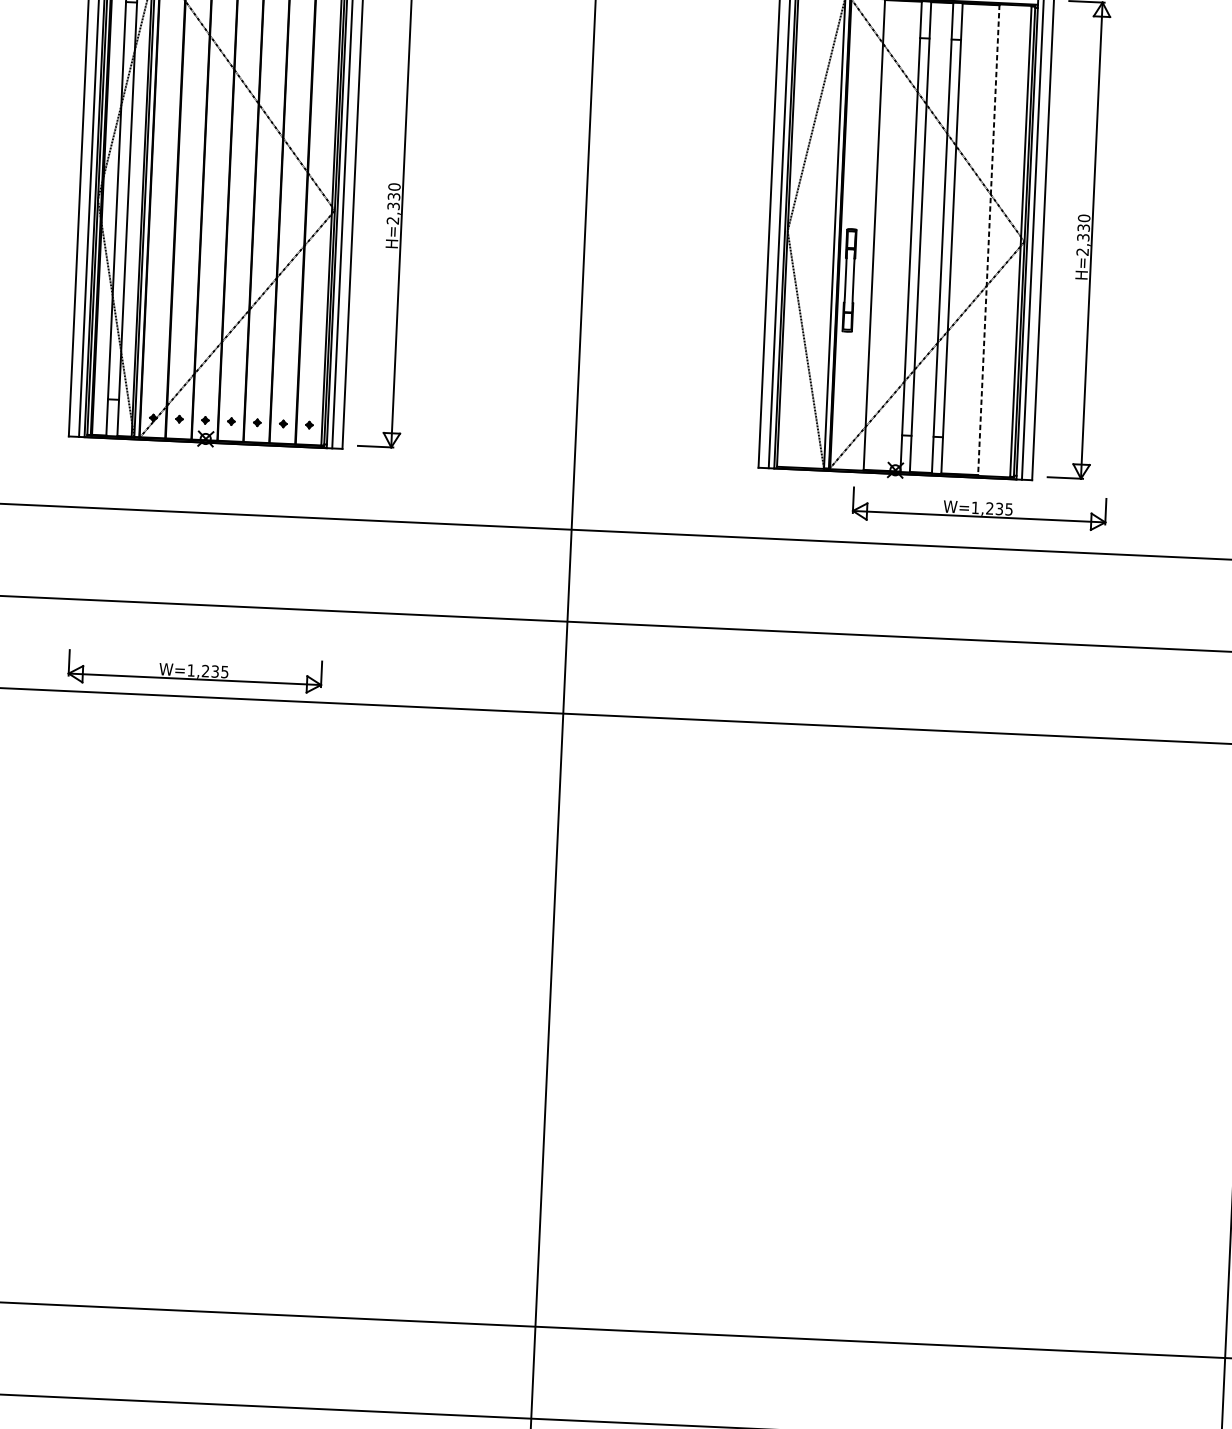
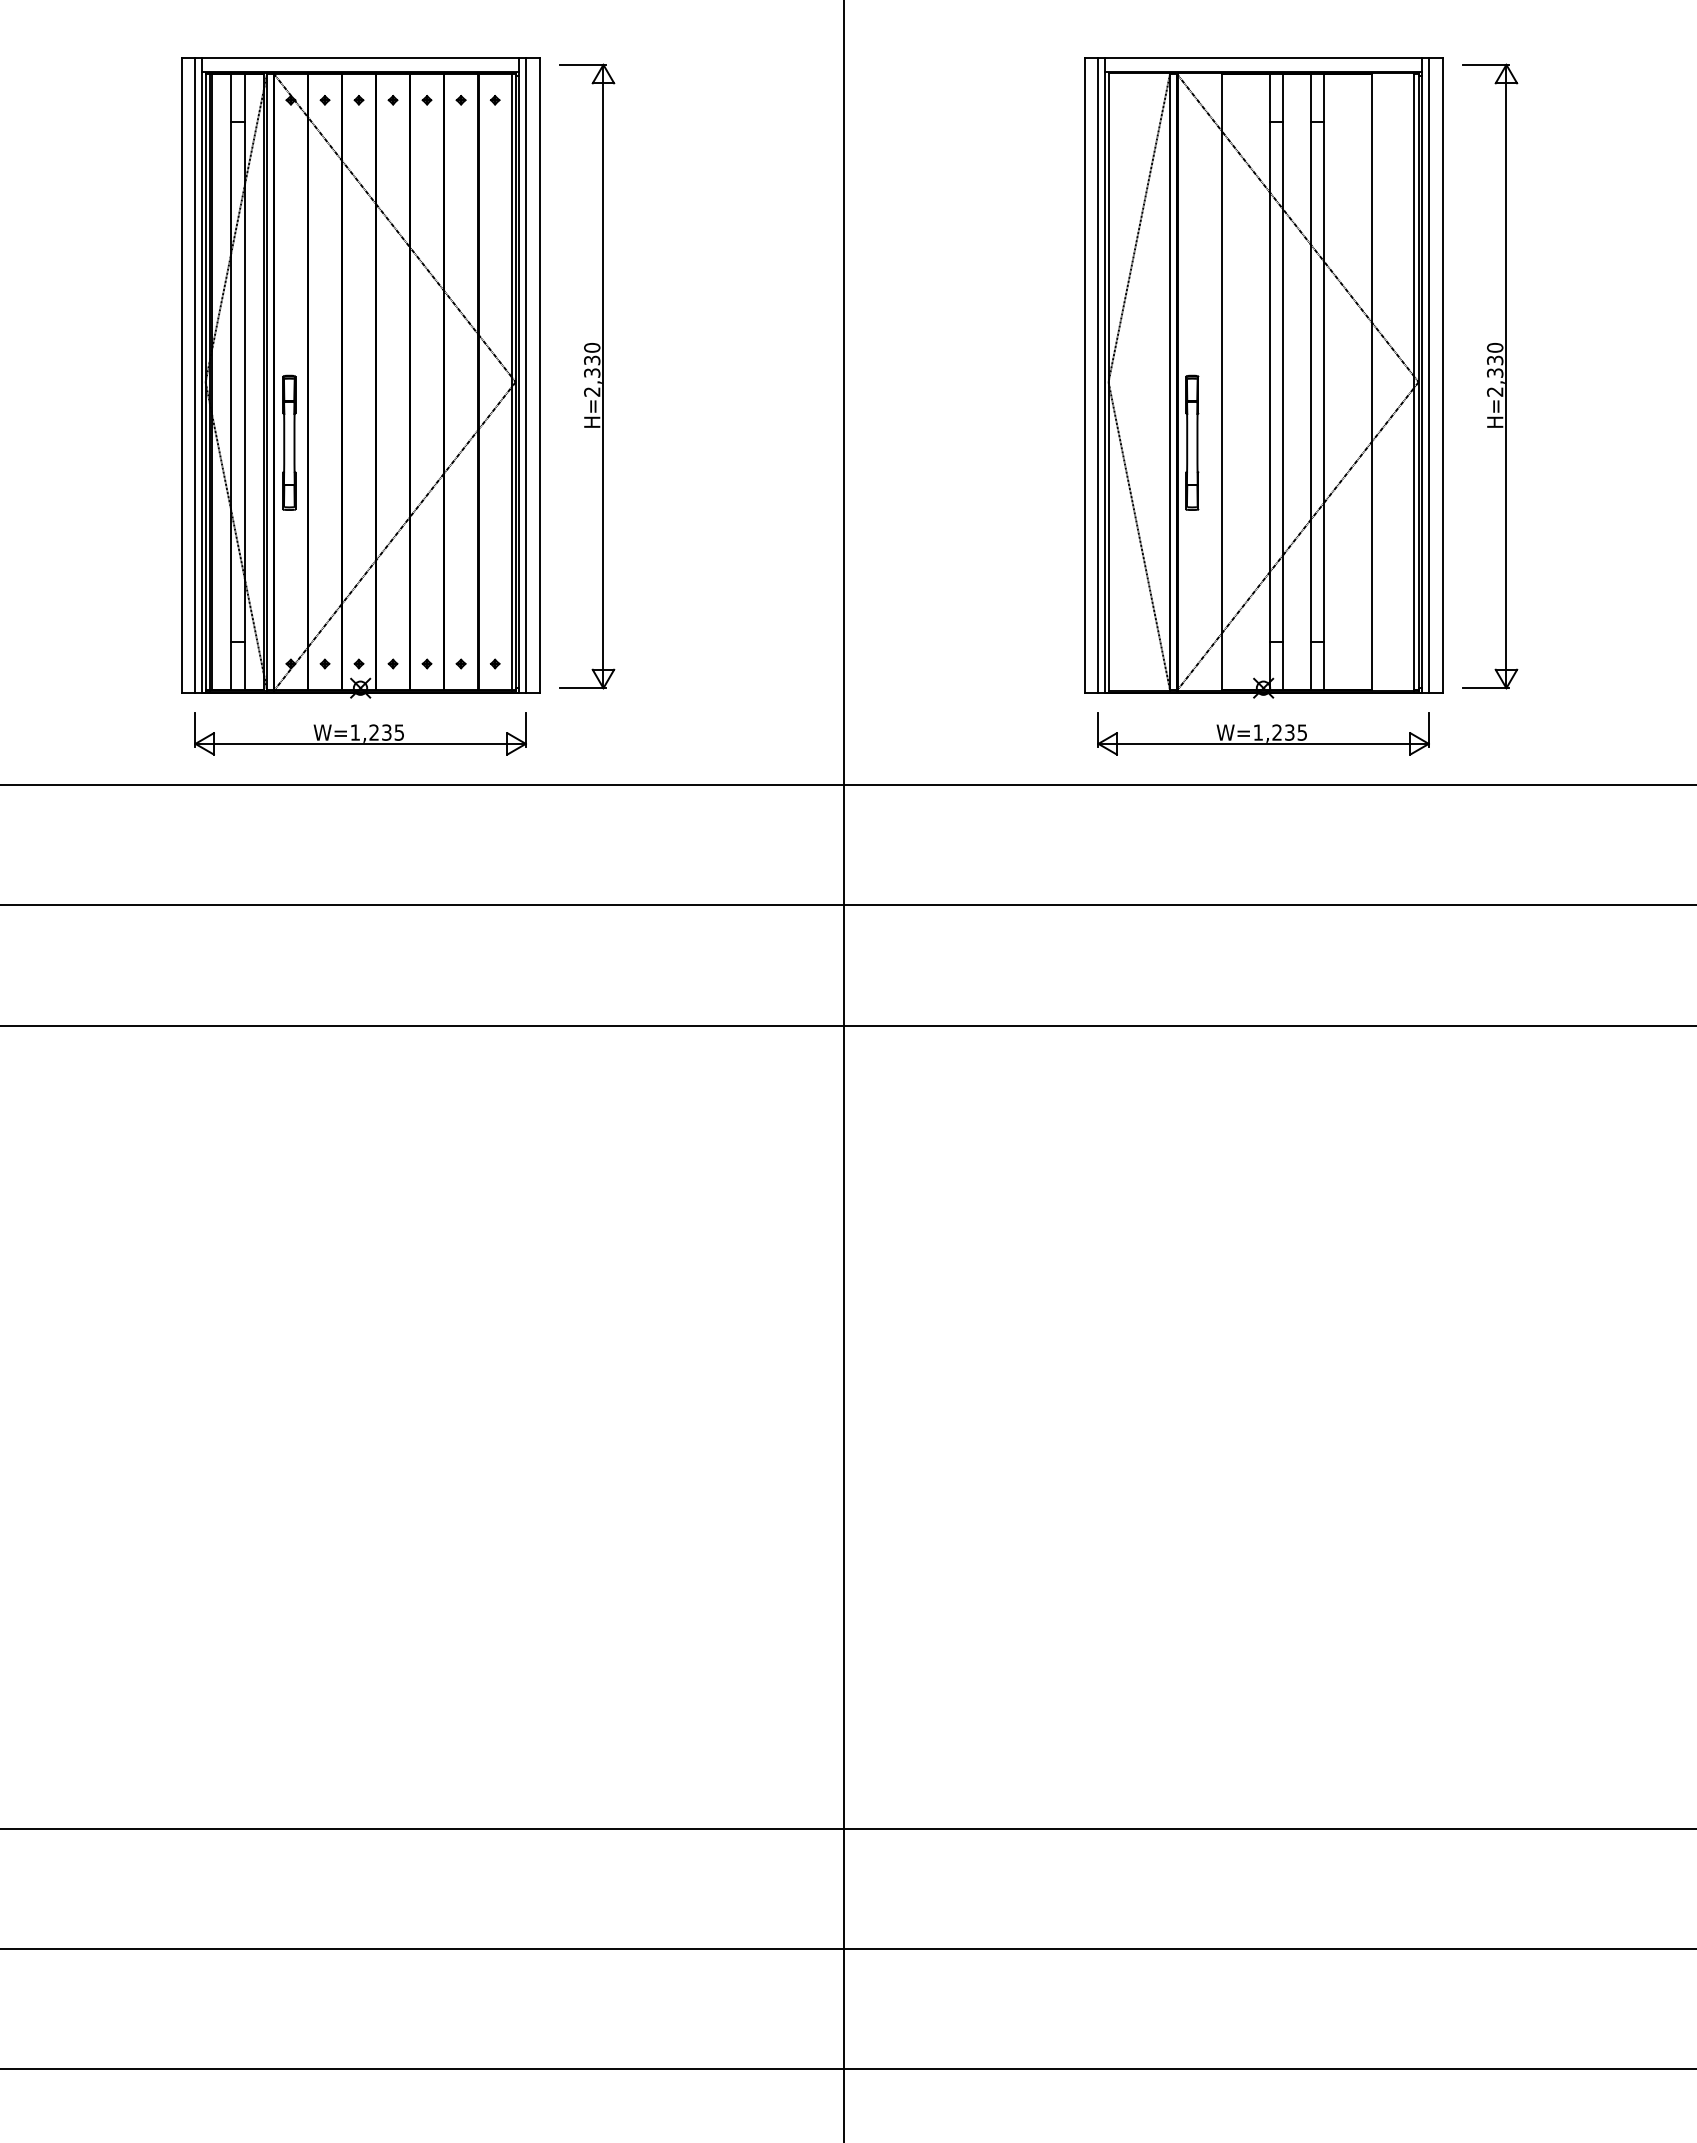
line: (988, 240) -> (1371, 382), dashed -> solid
part: (159, 248) -> (289, 442), added
part: (979, 508) -> (1263, 733), moved
part: (195, 671) -> (360, 733), moved

